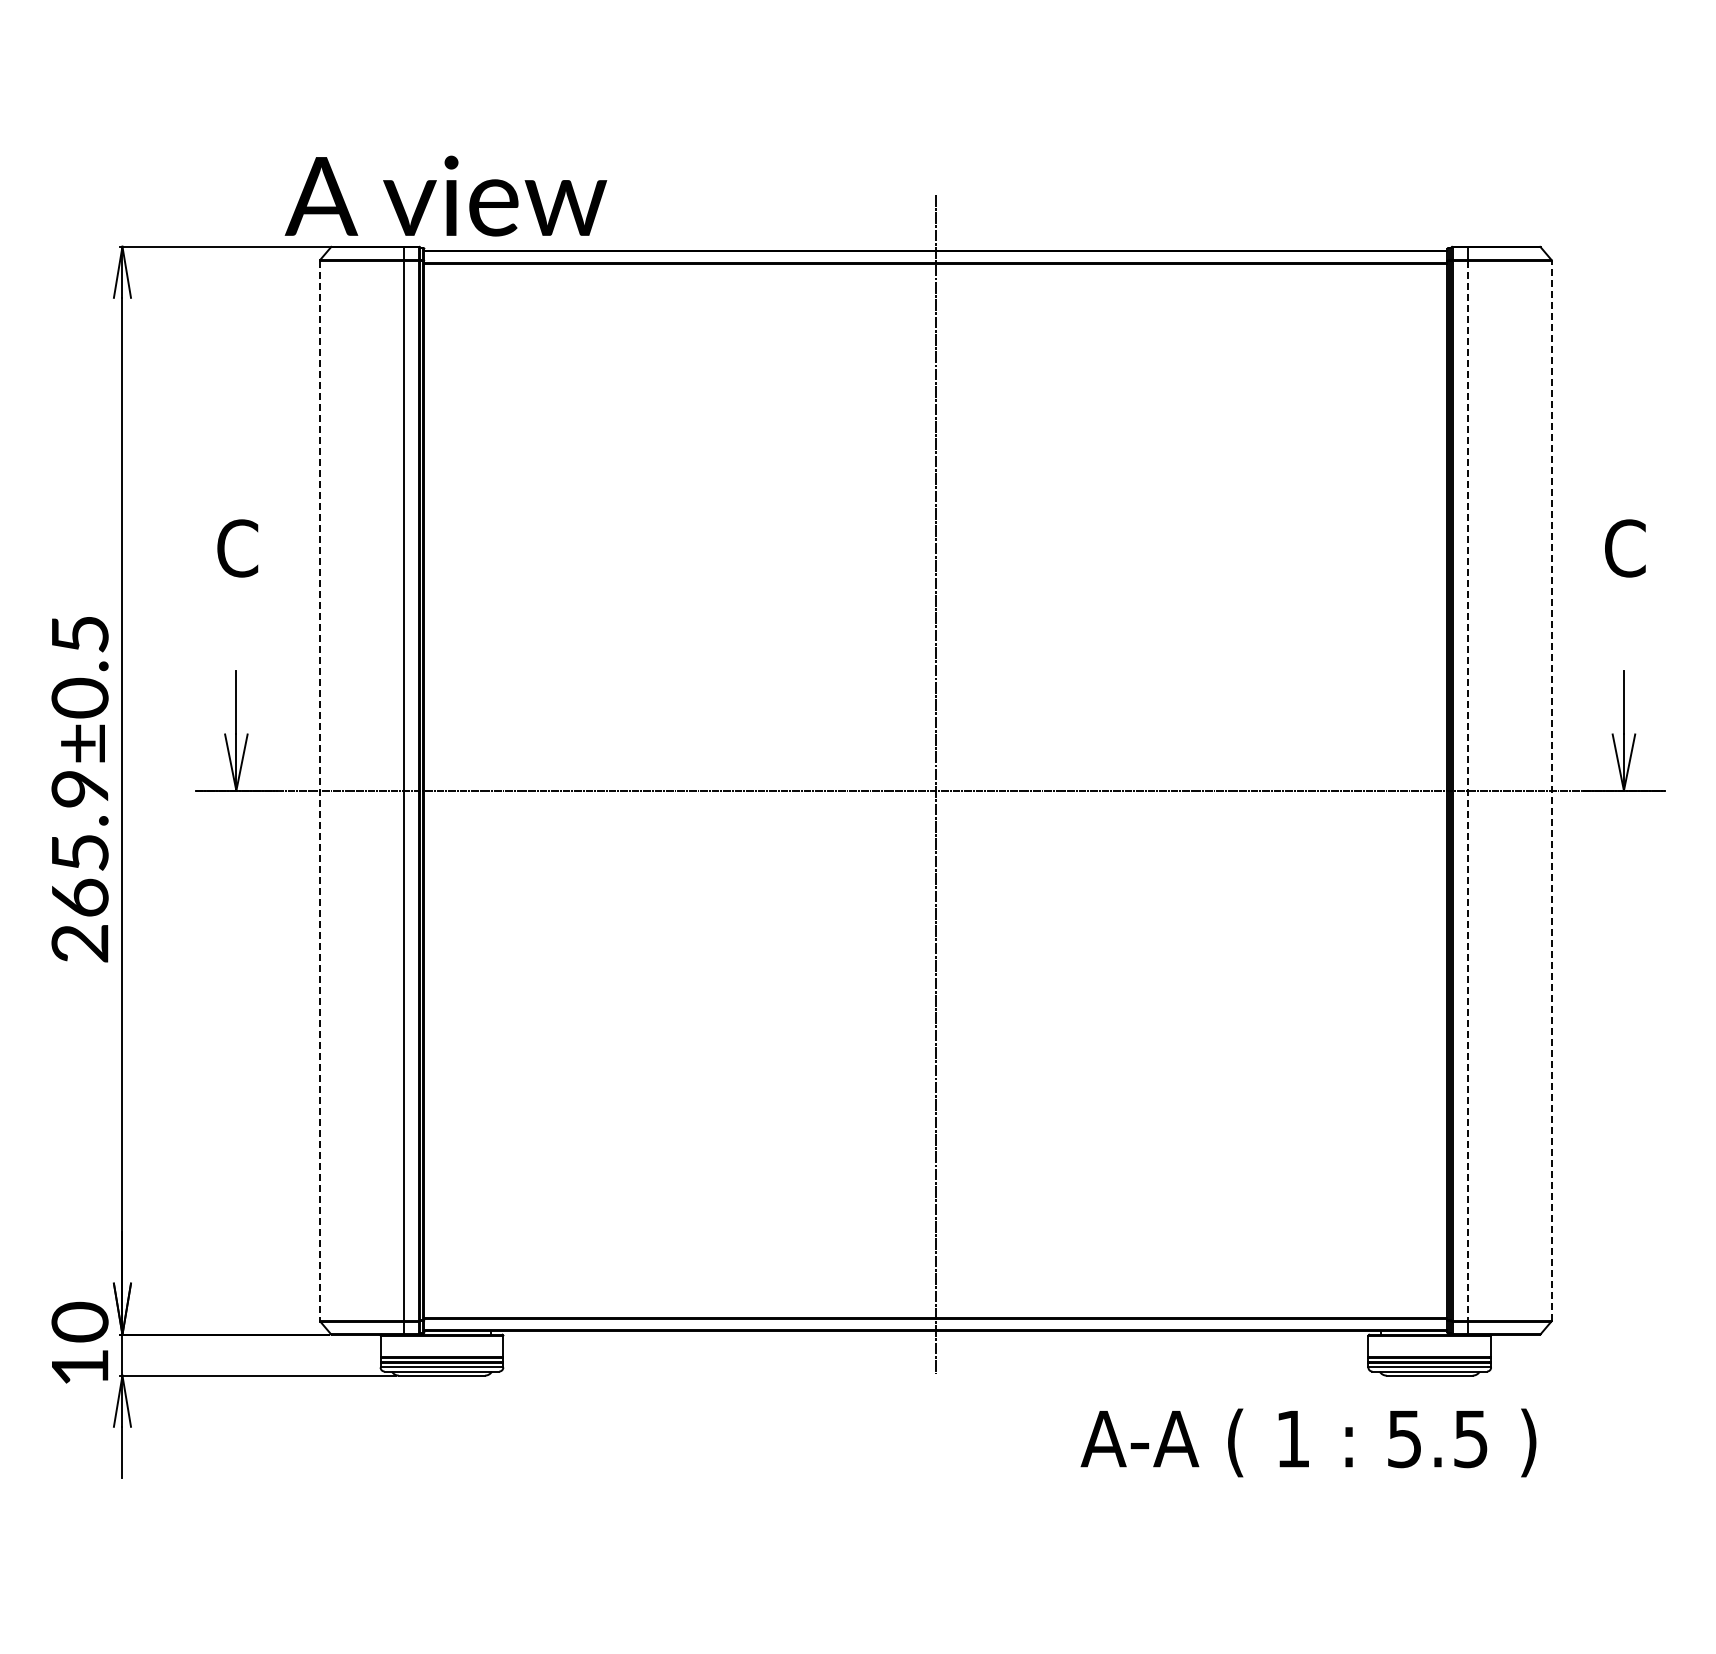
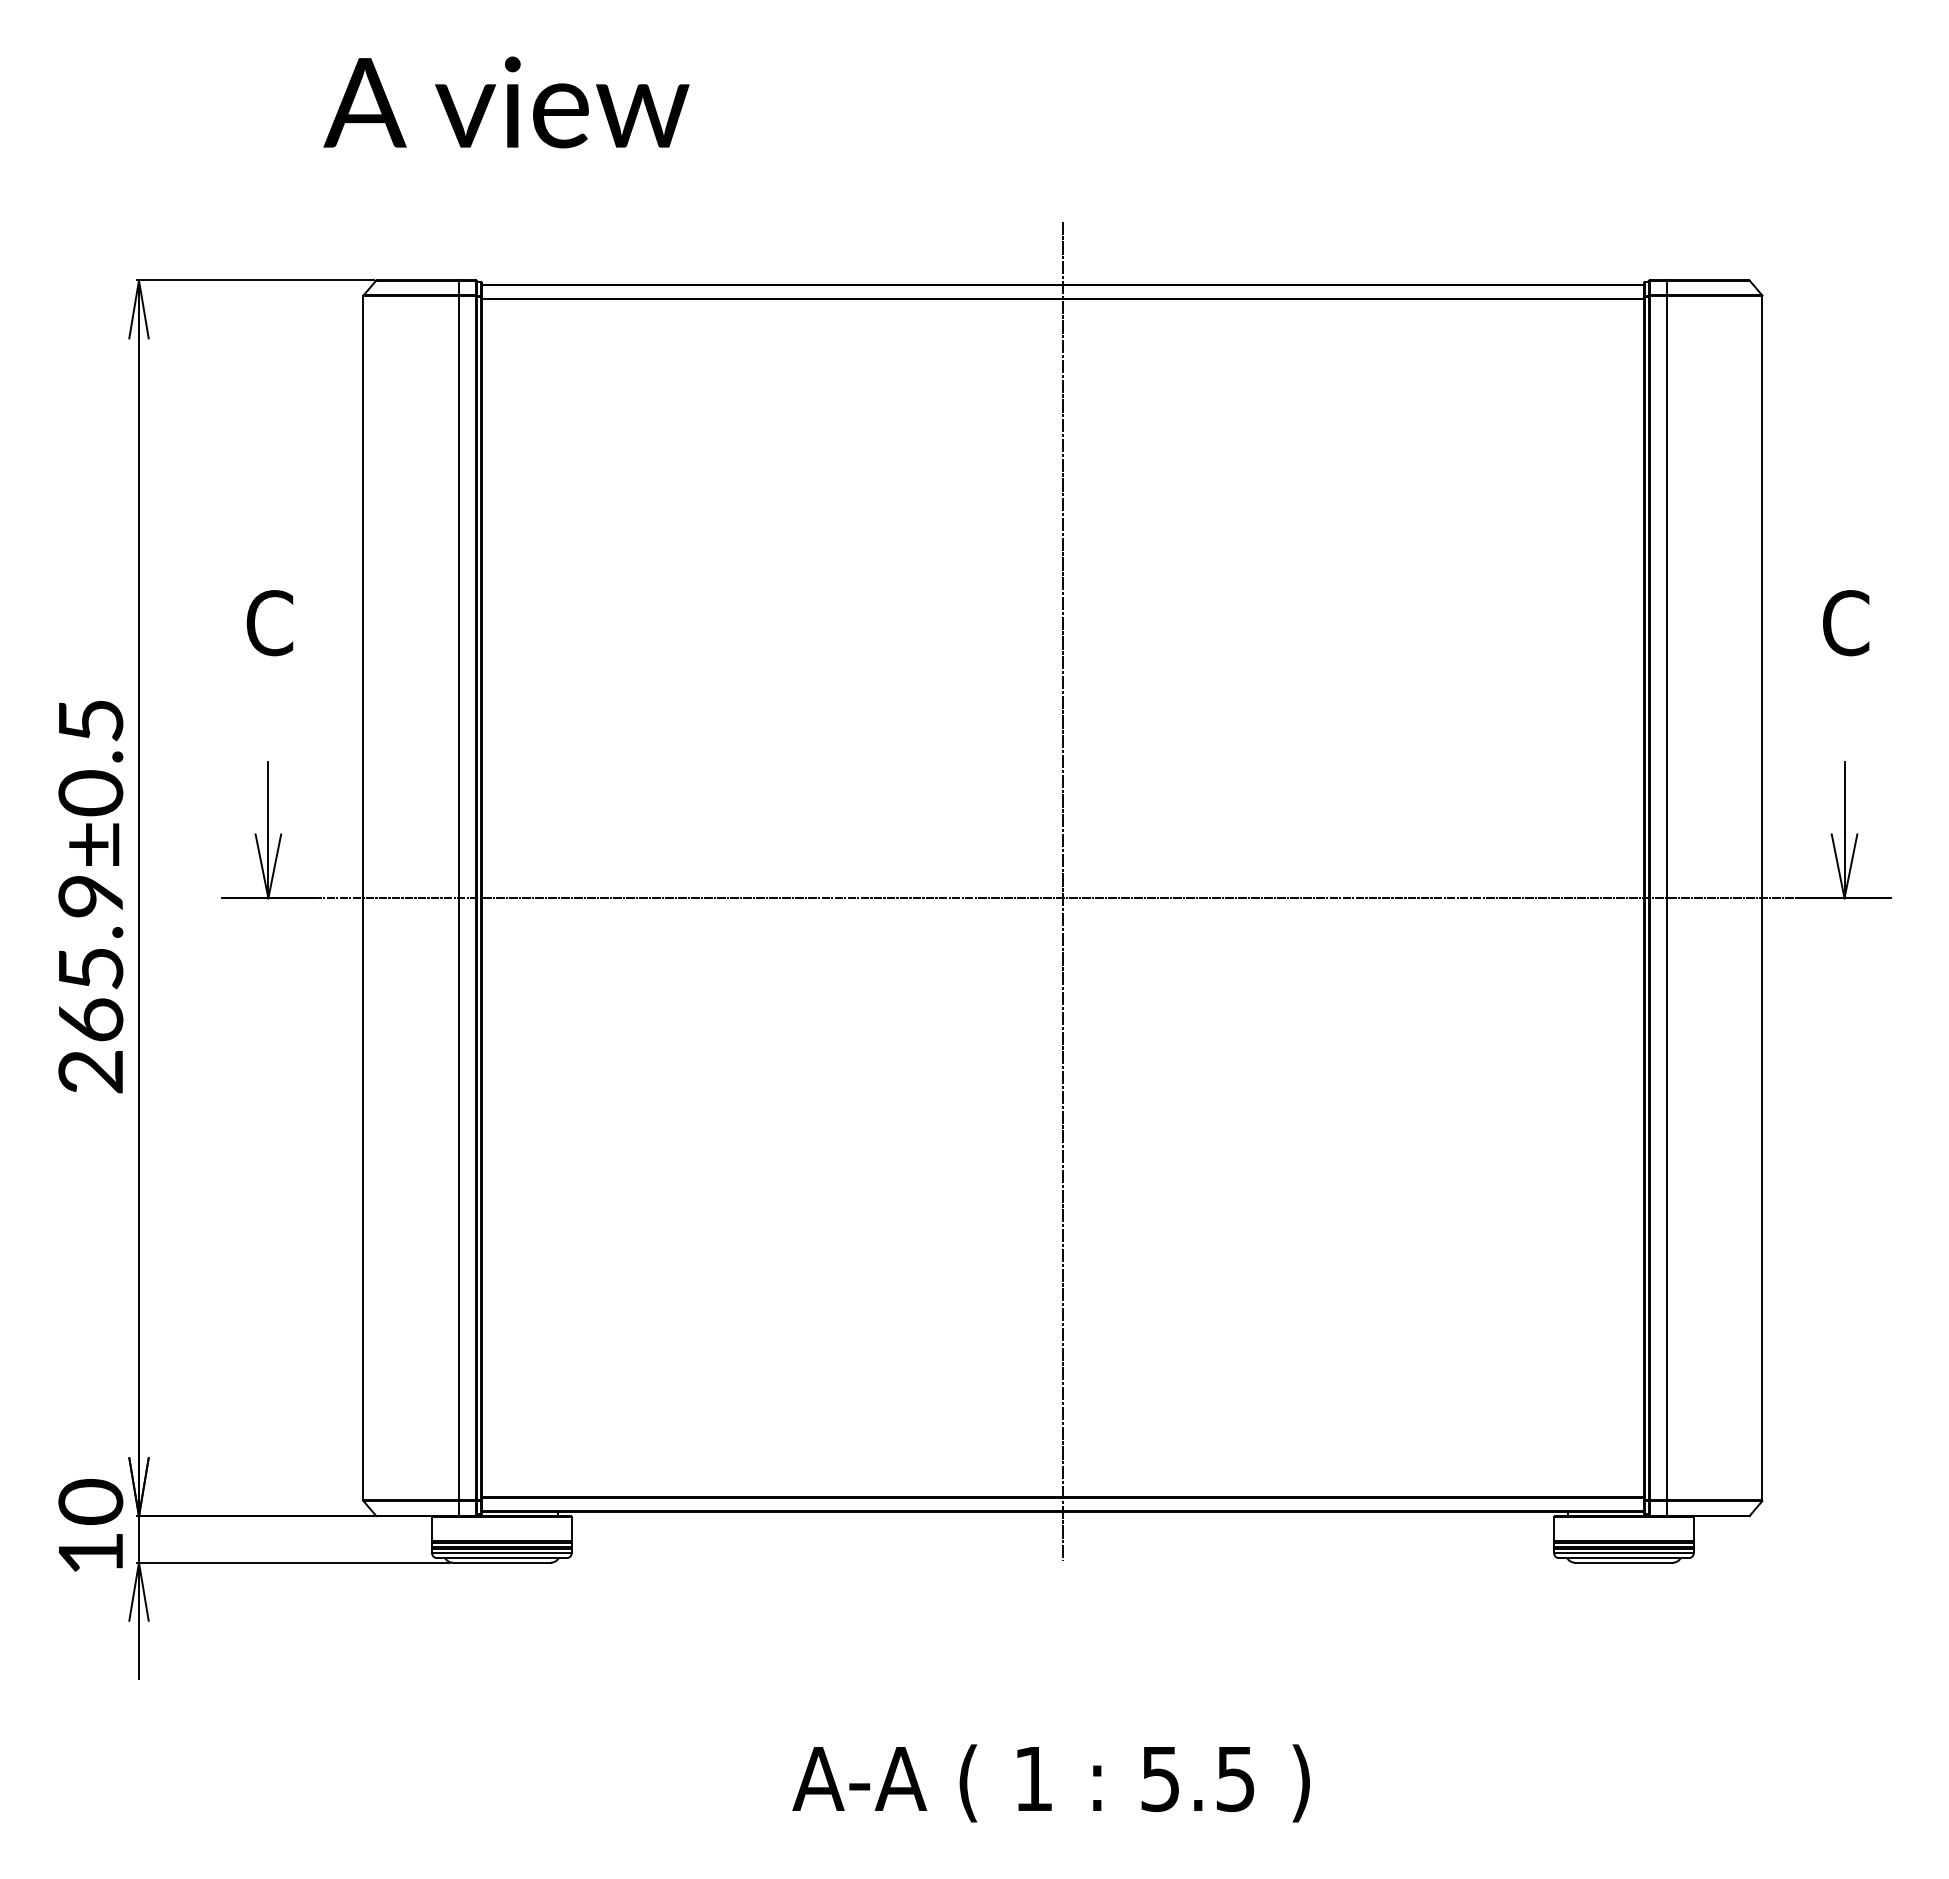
text: (445, 195) -> (505, 101), moved
line: (1551, 790) -> (1762, 898), dashed -> solid
line: (320, 791) -> (363, 899), dashed -> solid
line: (1467, 791) -> (1666, 899), dashed -> solid
text: (1308, 1442) -> (1051, 1782), moved

